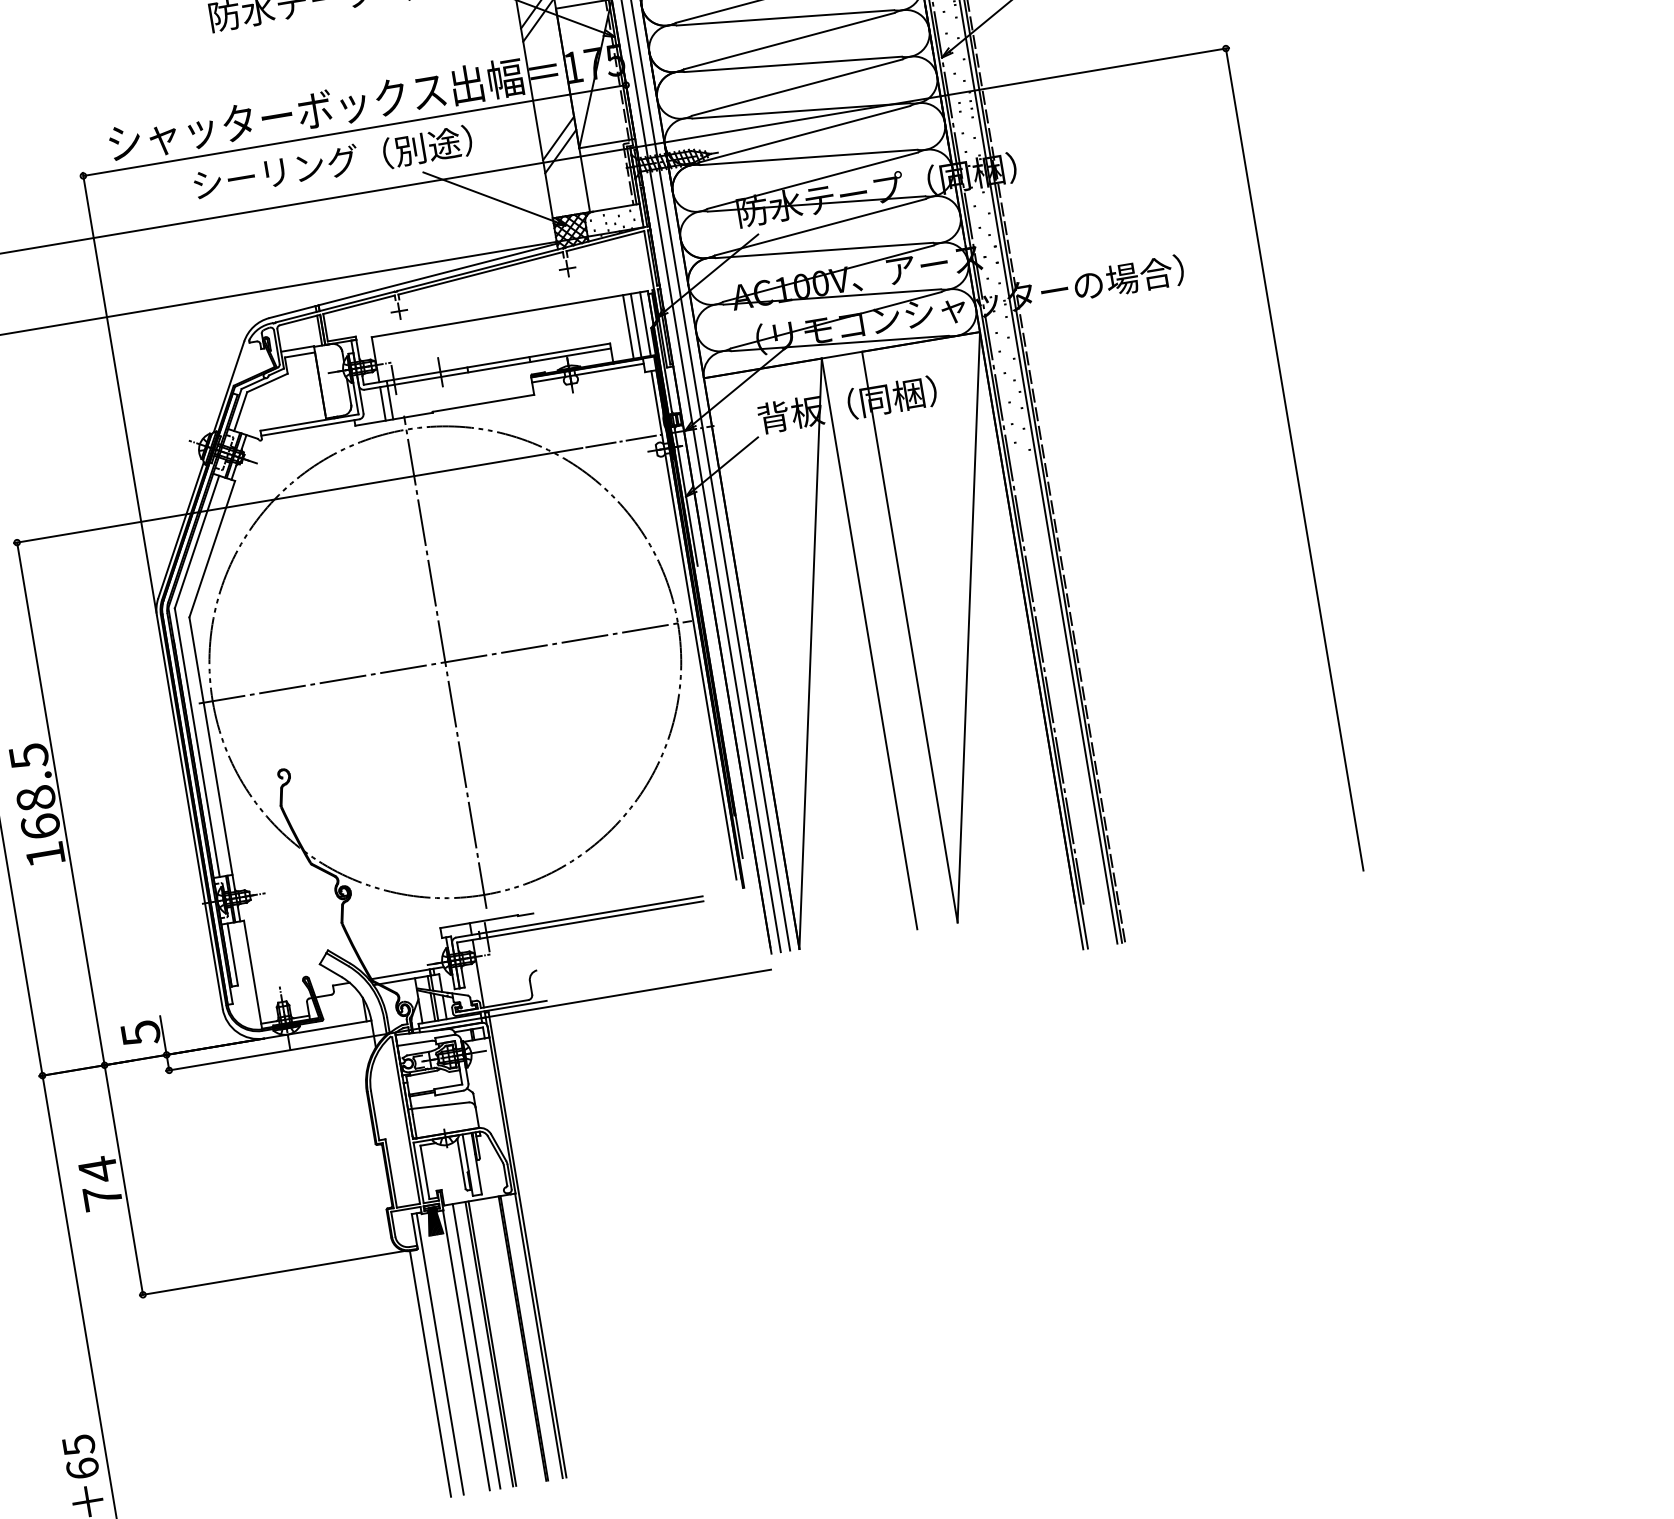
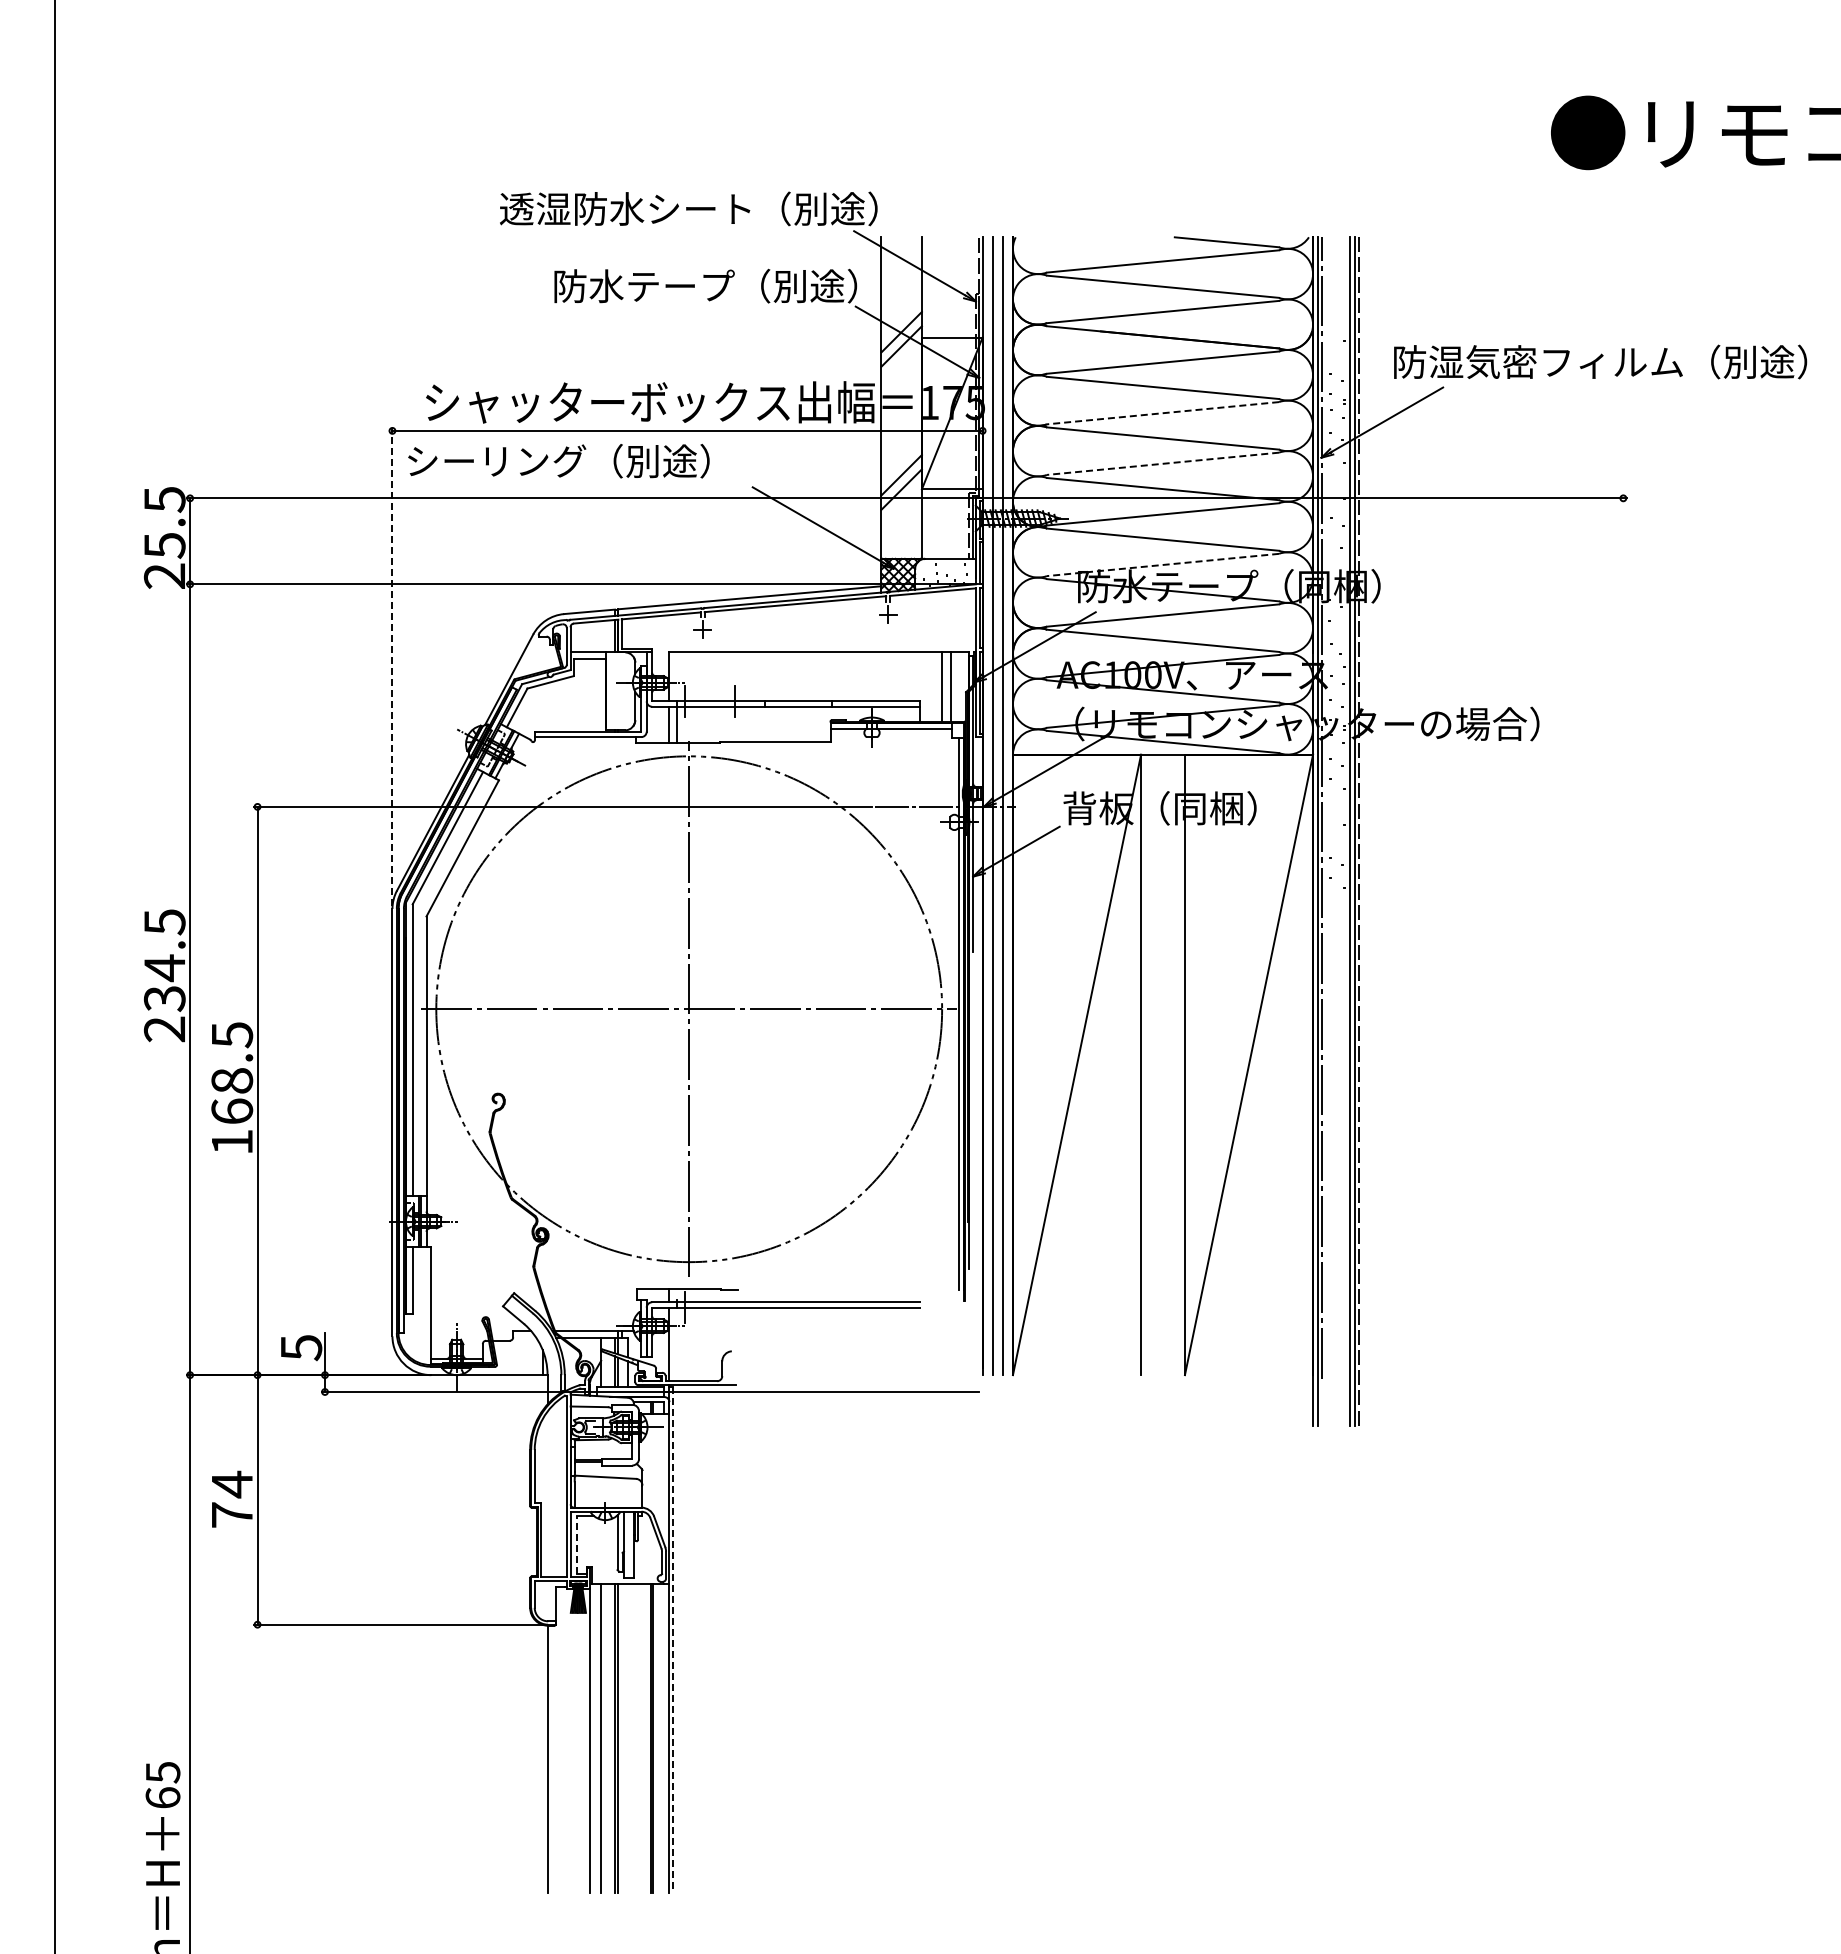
line: (788, 41) -> (1162, 413), solid -> dashed
line: (797, 87) -> (1163, 463), solid -> dashed
text: (332, 163) -> (558, 461), moved
line: (813, 180) -> (1163, 564), solid -> dashed
line: (645, 323) -> (960, 686), removed
line: (119, 392) -> (392, 666), solid -> dashed
line: (1294, 459) -> (1623, 945), removed
line: (424, 1171) -> (577, 1544), solid -> dashed
line: (527, 1244) -> (673, 1639), solid -> dashed
line: (440, 1353) -> (561, 1739), removed

